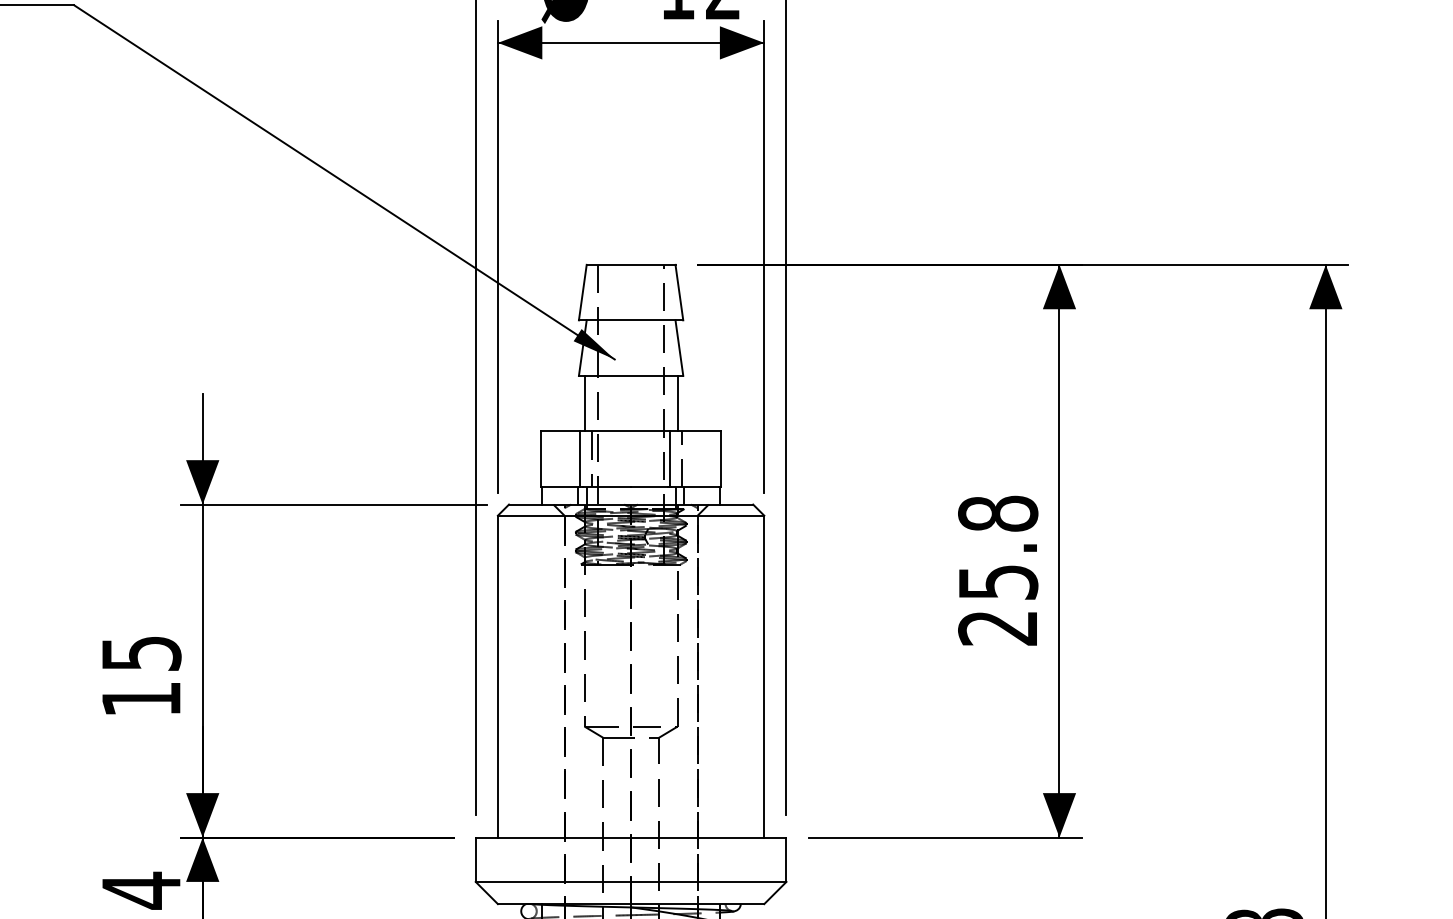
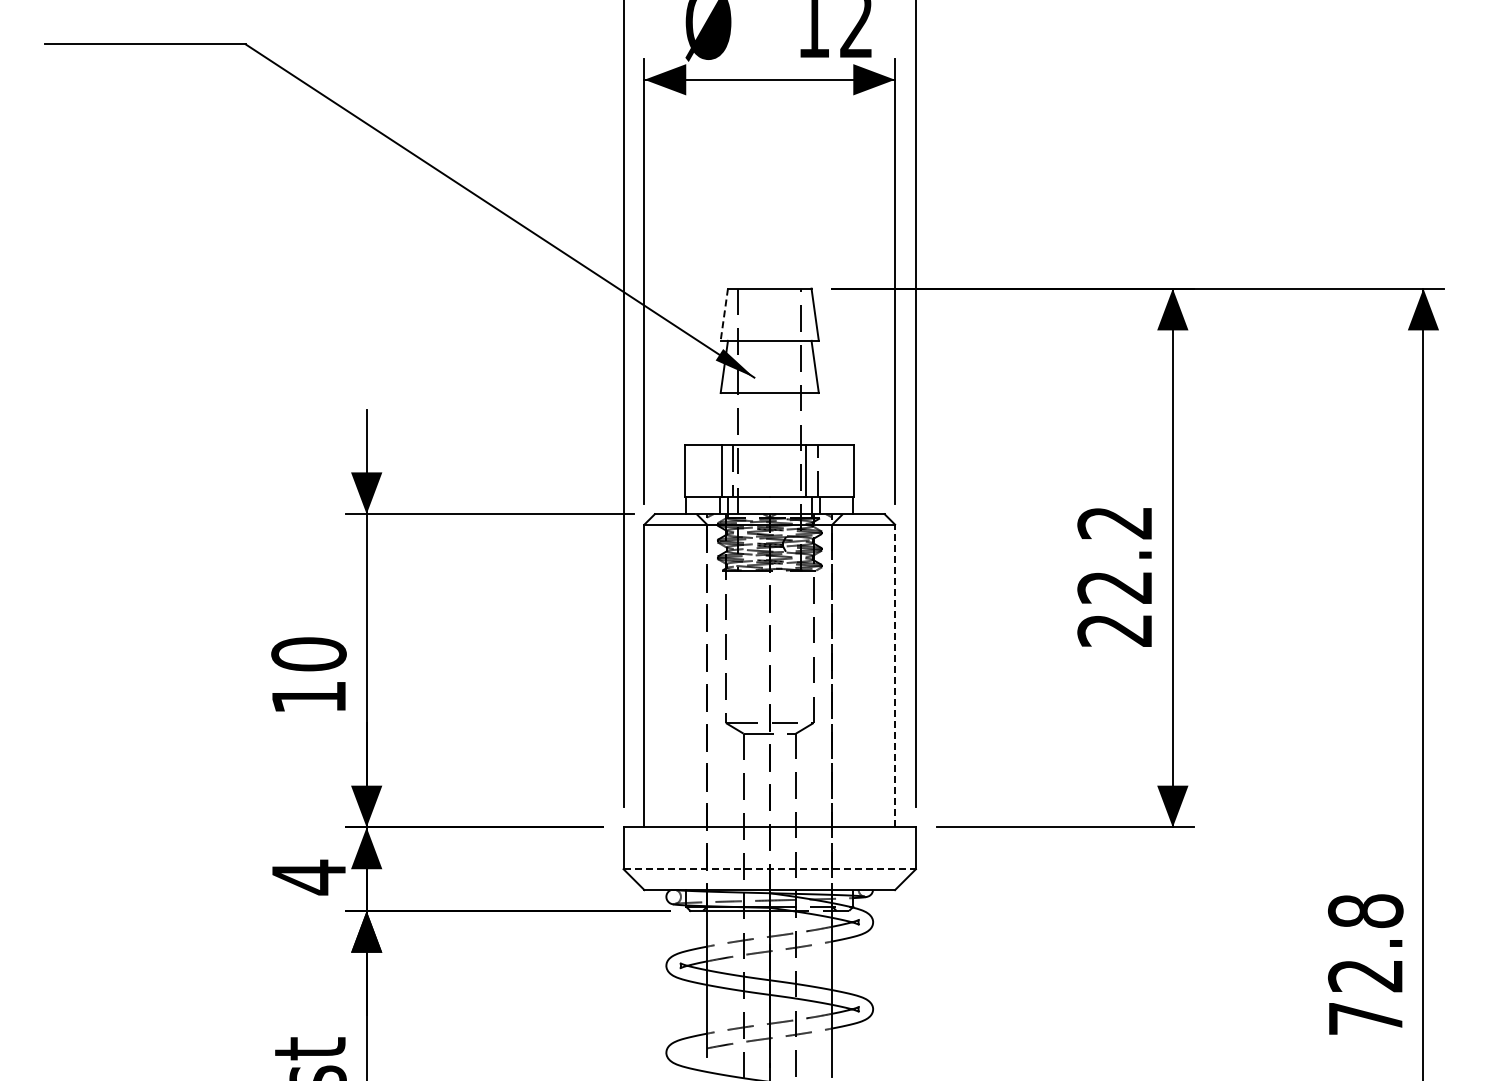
line: (583, 293) -> (724, 315), solid -> dashed
line: (584, 403) -> (725, 419), removed
line: (677, 403) -> (813, 419), removed
text: (998, 547) -> (1115, 554), 25.8 -> 22.2
text: (140, 653) -> (308, 654), 15 -> 10
line: (764, 676) -> (895, 675), solid -> dashed
line: (631, 882) -> (770, 869), solid -> dashed

